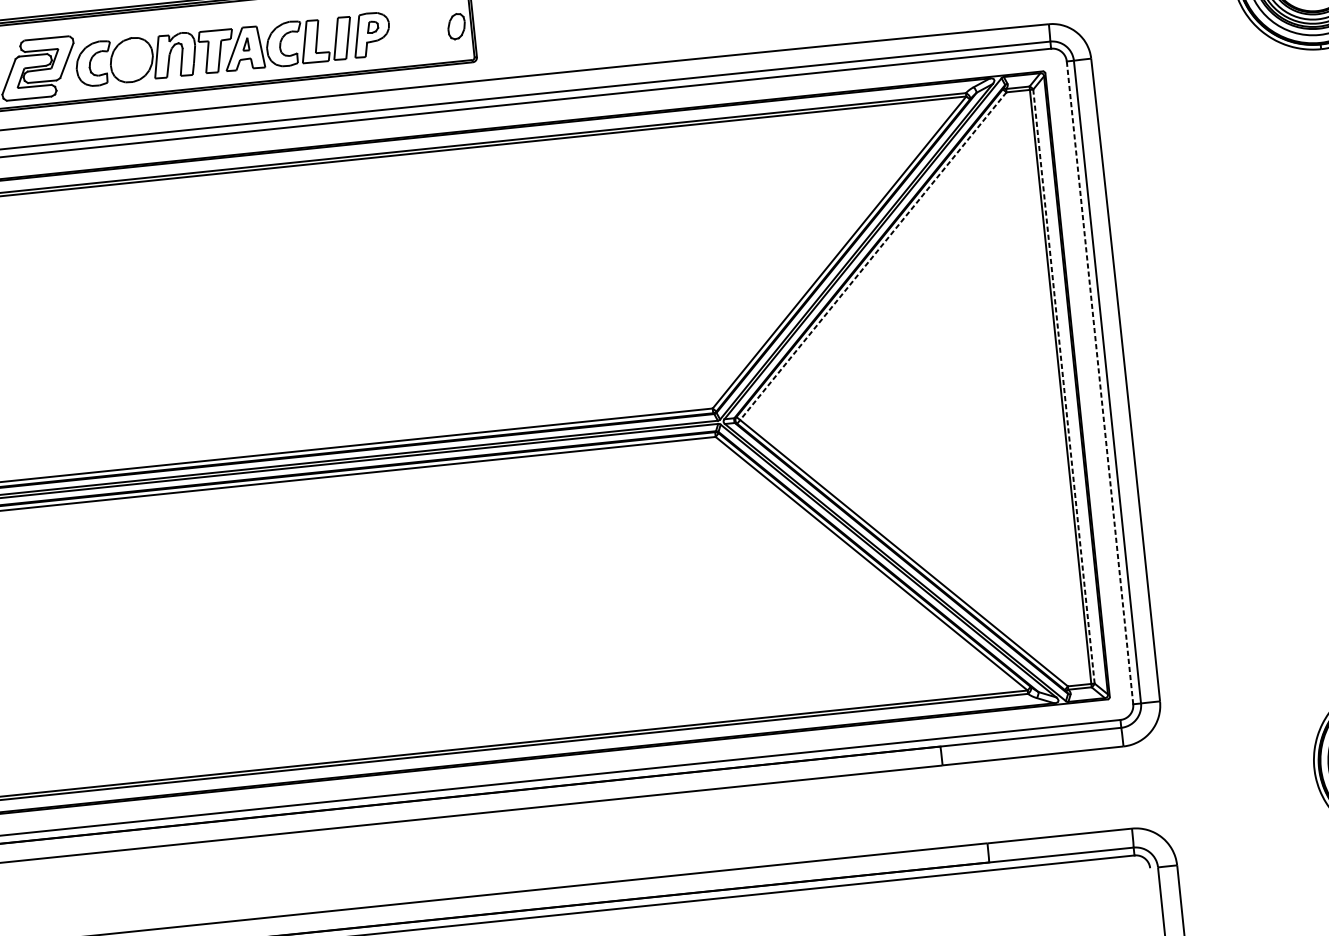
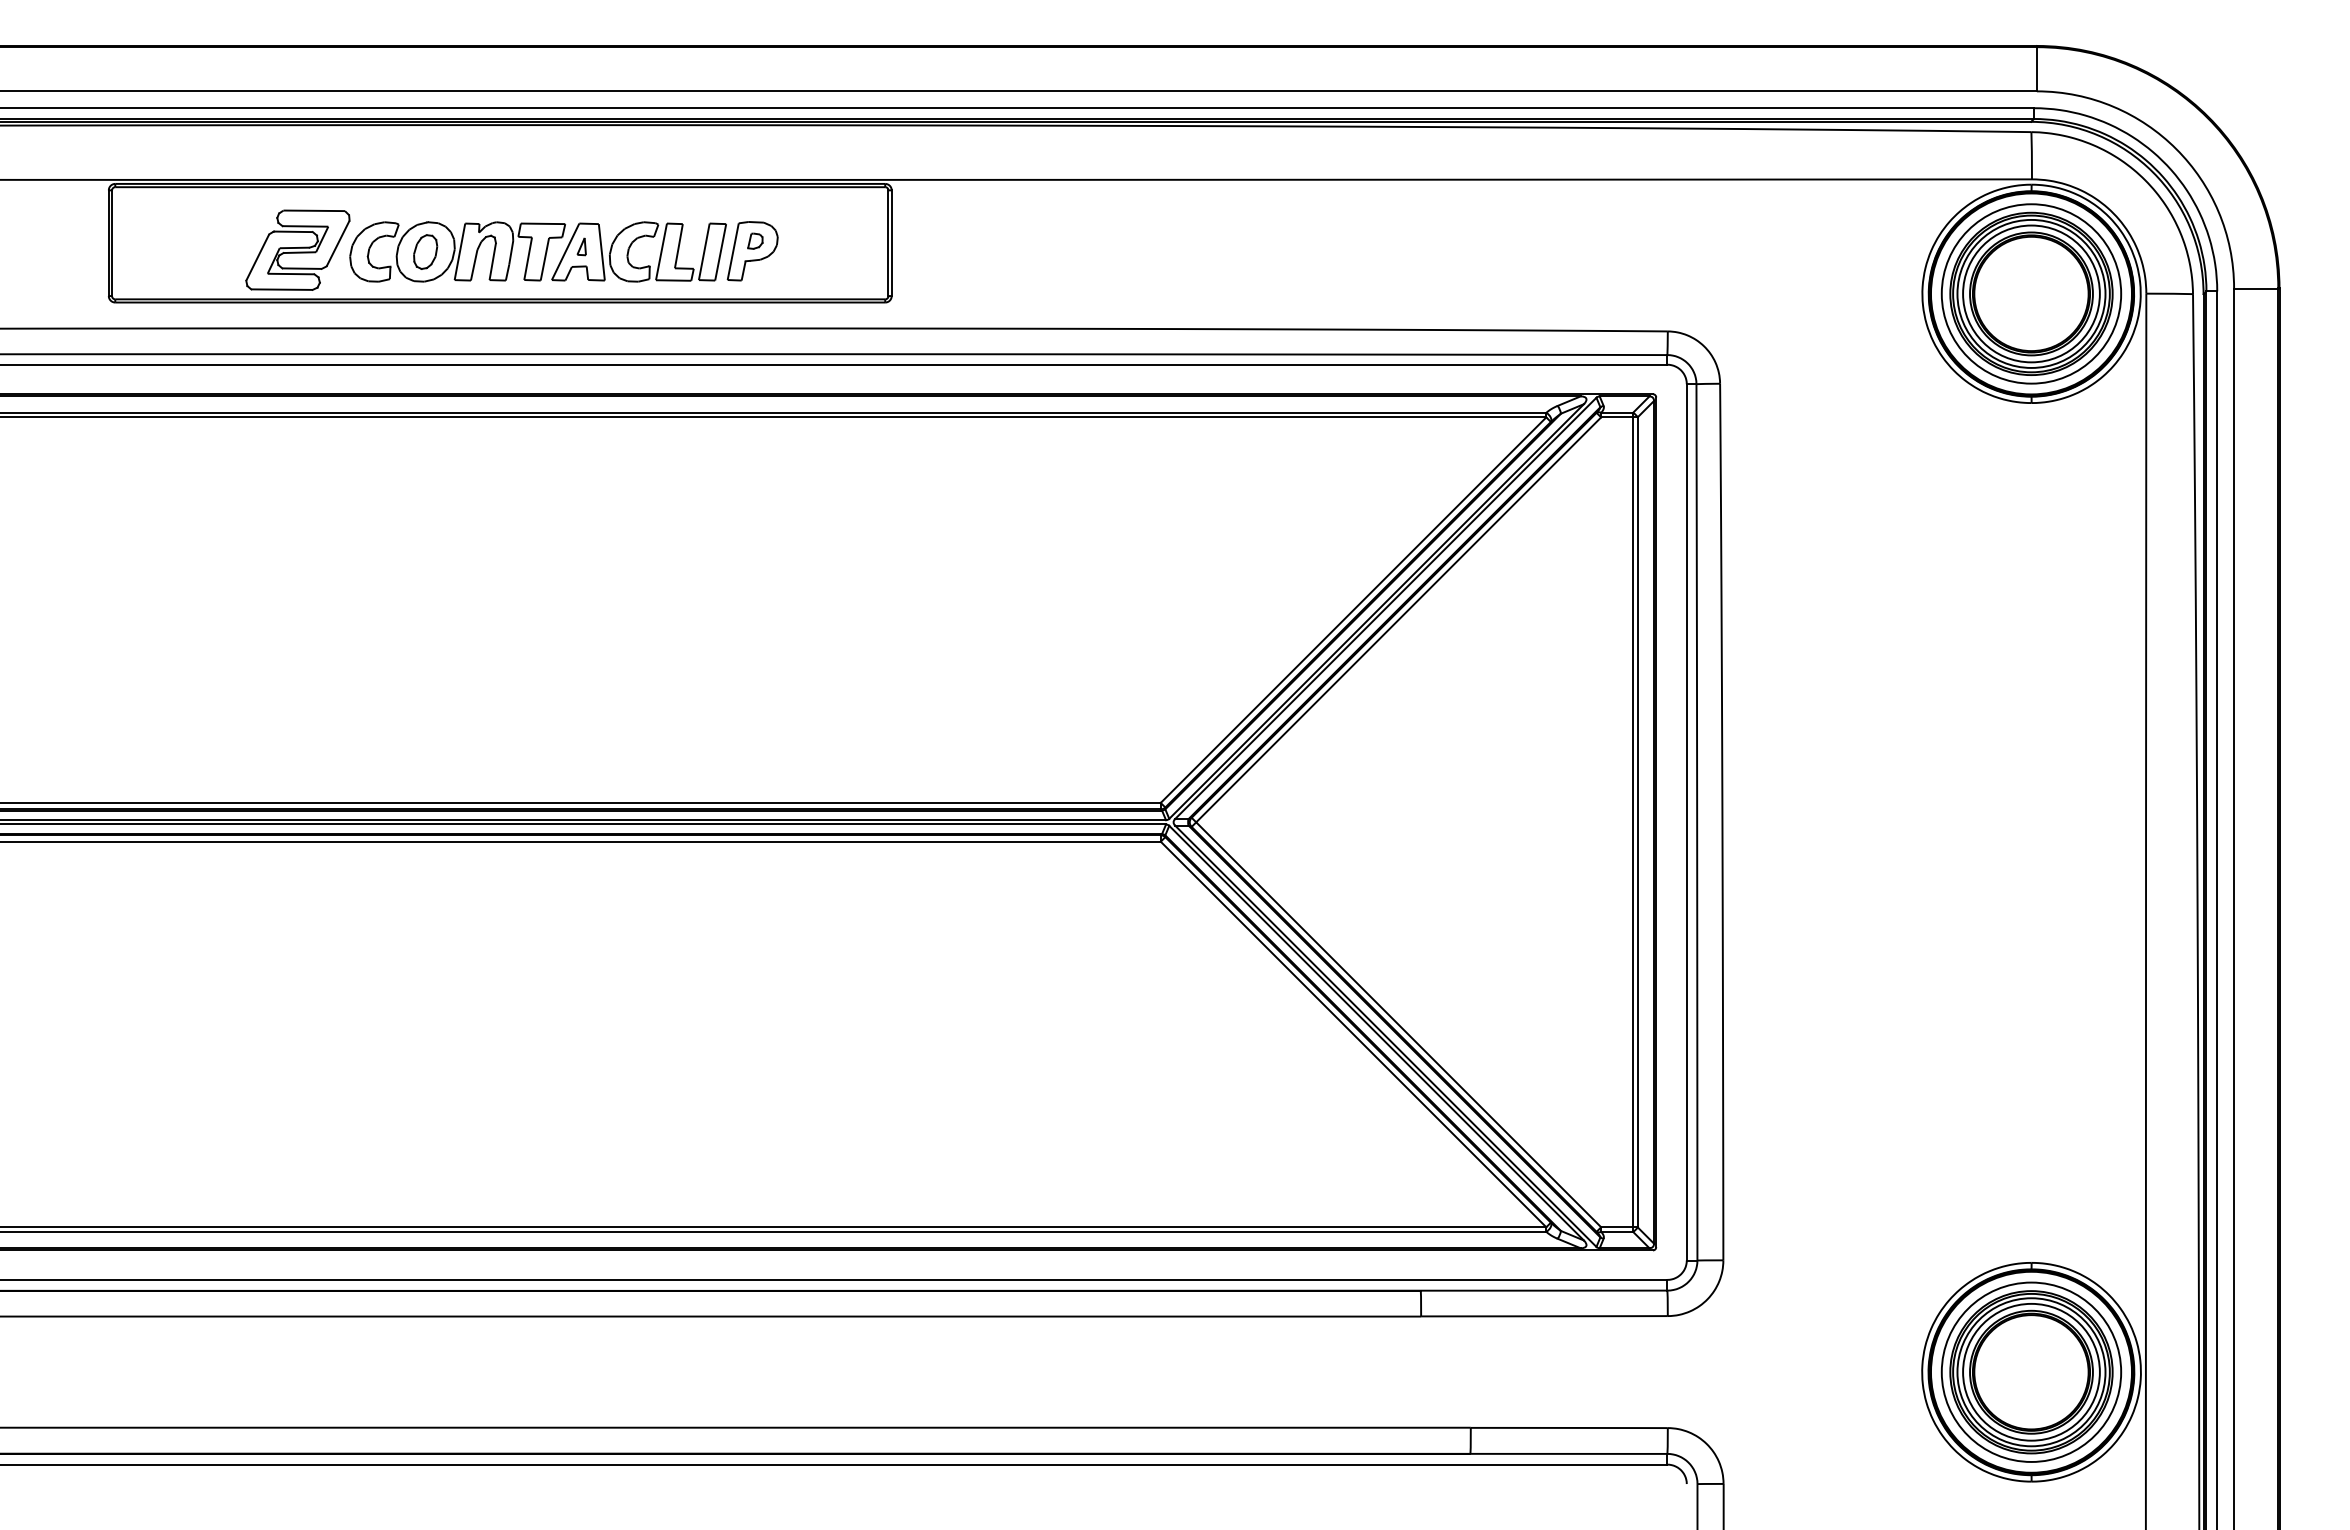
part: (456, 26) -> (425, 251), moved
line: (873, 256) -> (1398, 620), dashed -> solid
line: (1099, 382) -> (1686, 821), dashed -> solid
line: (1063, 386) -> (1637, 822), dashed -> solid

